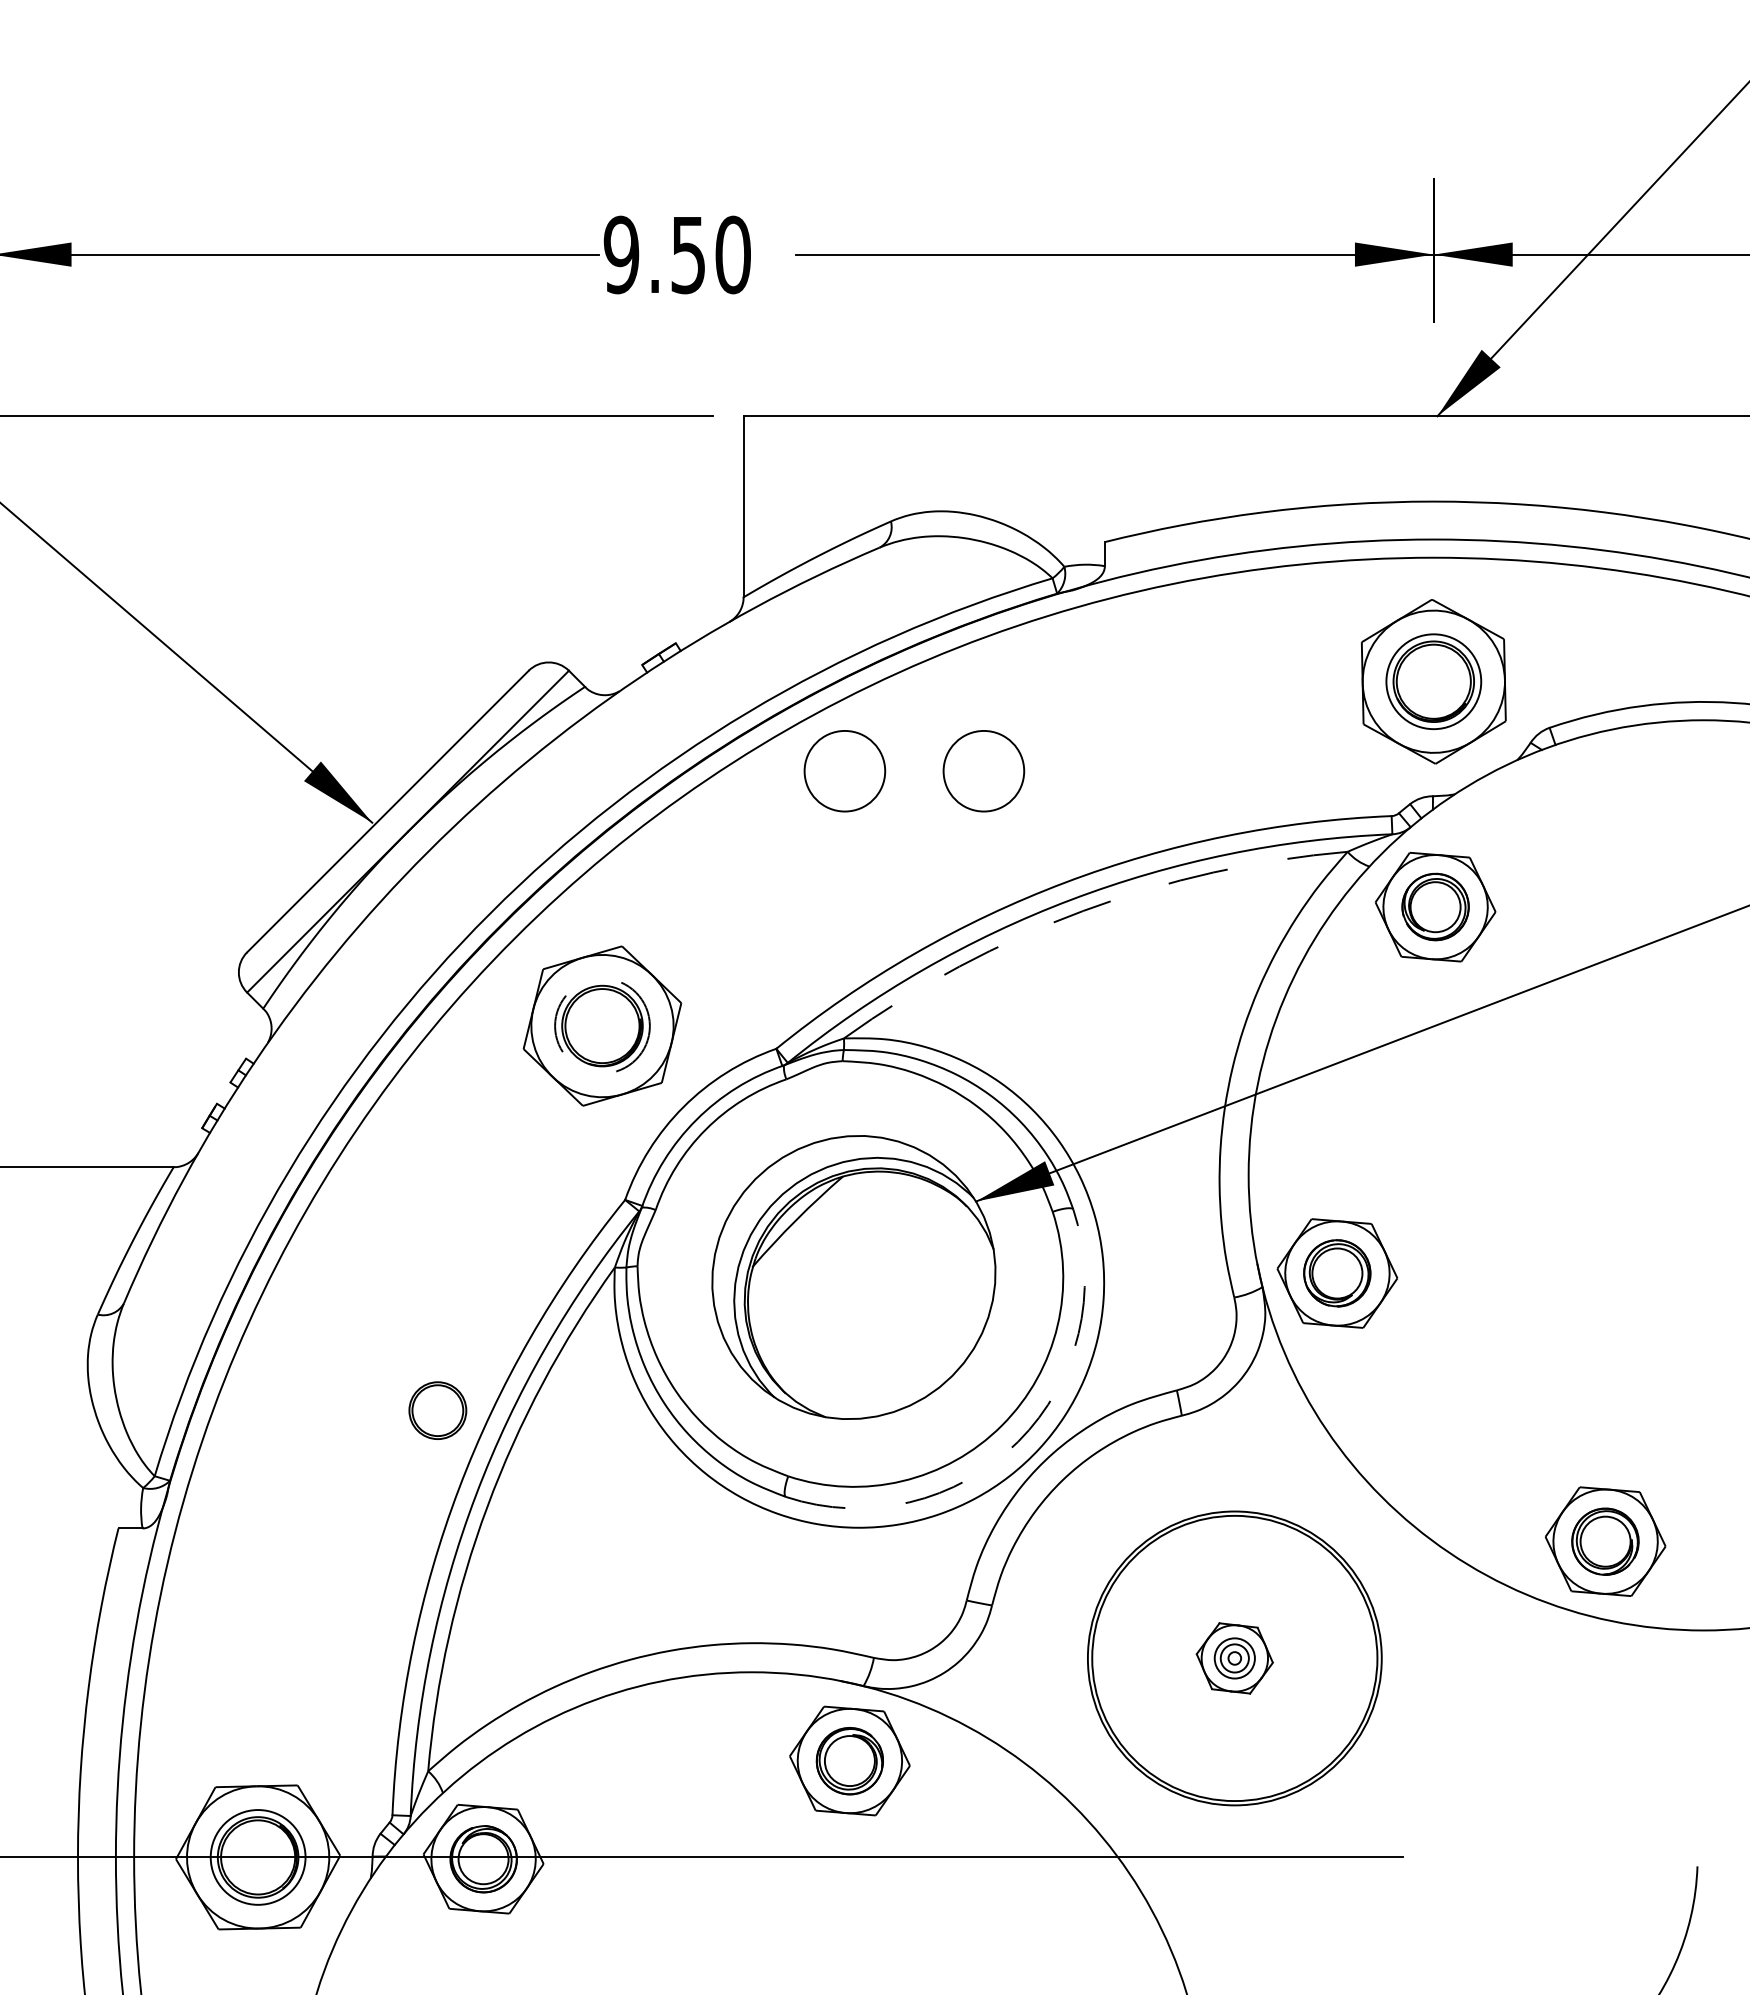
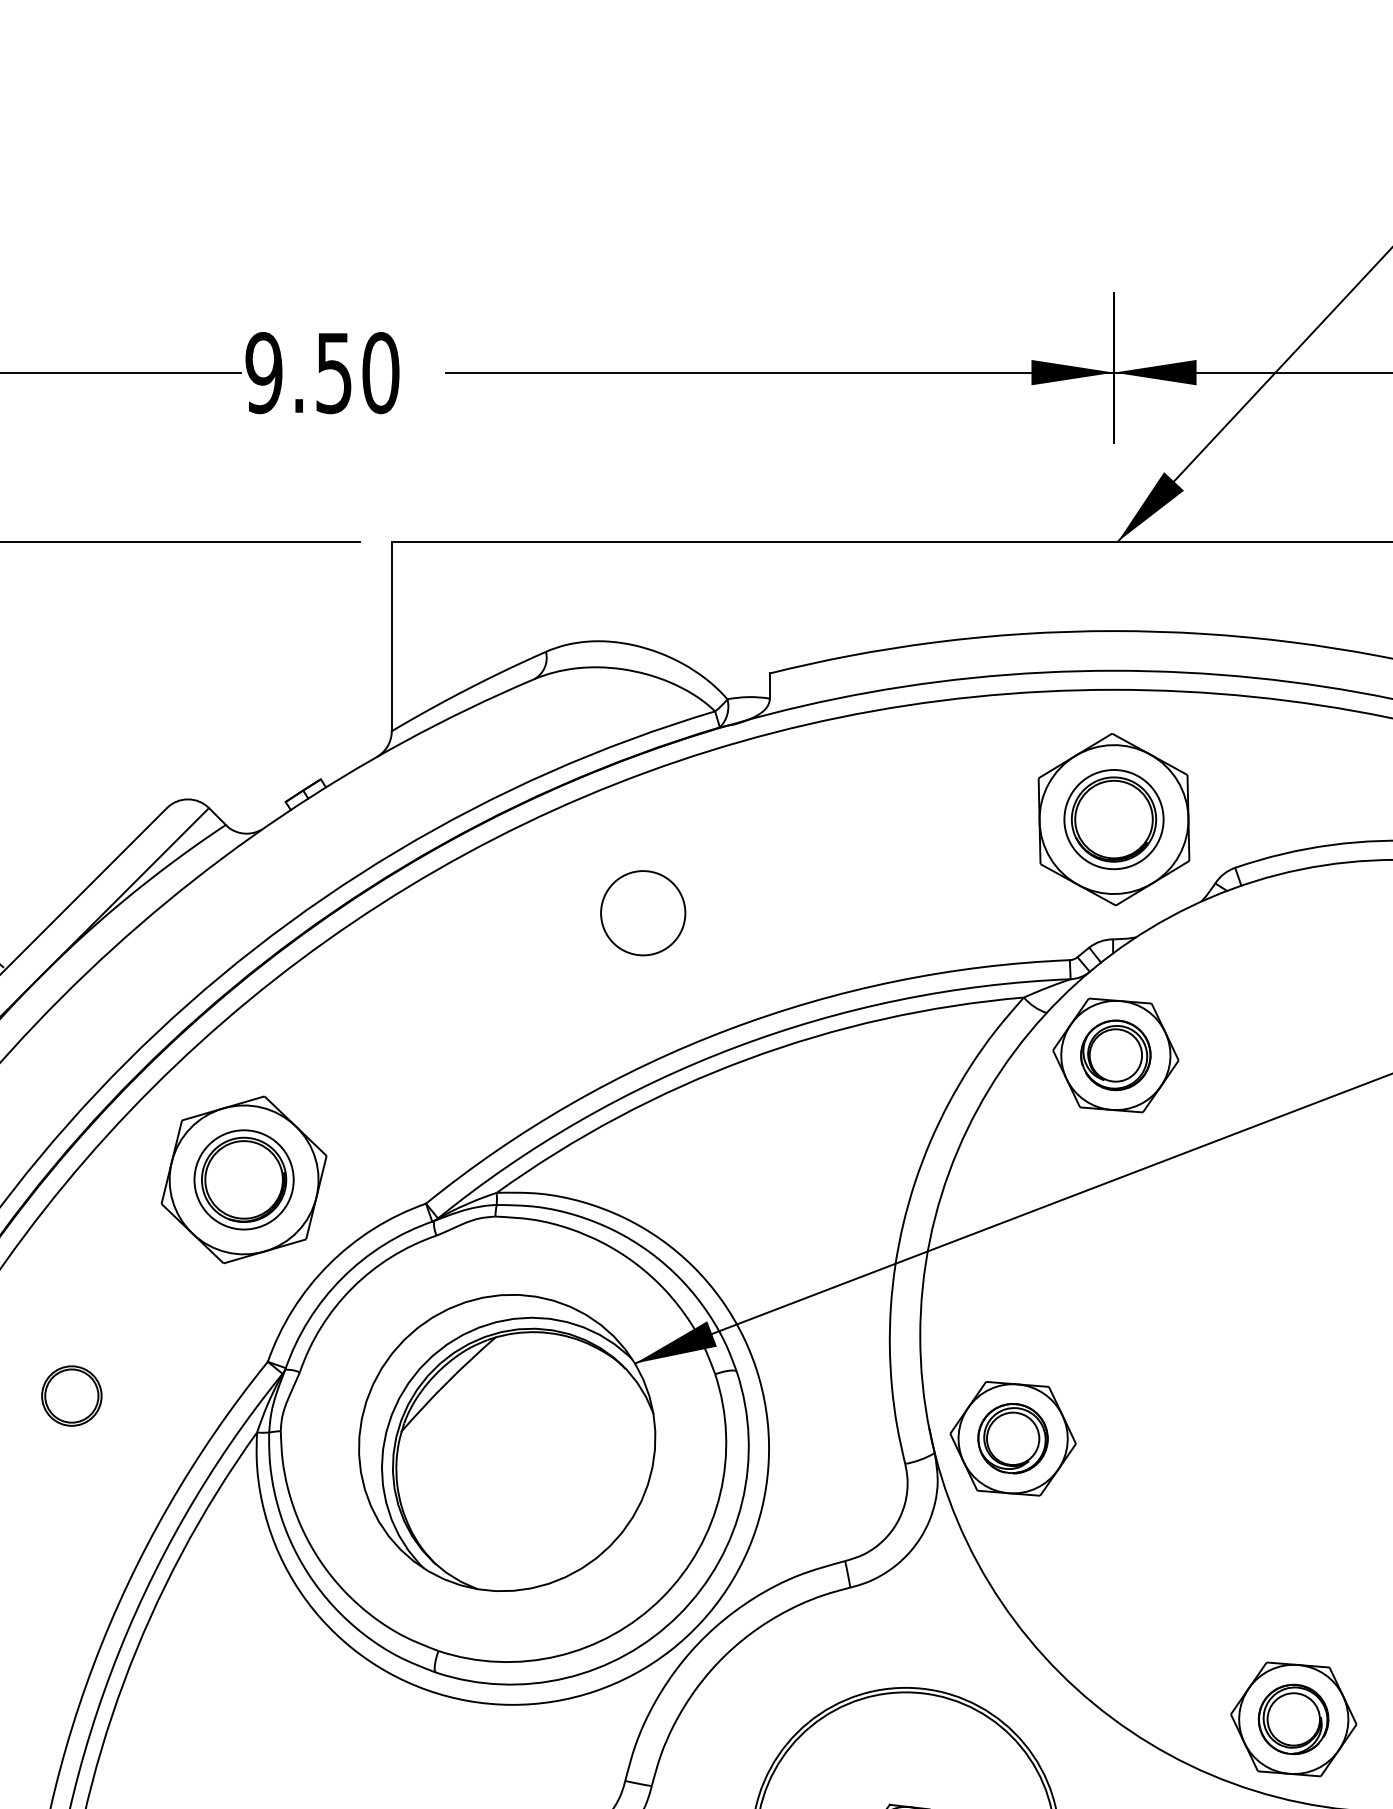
circle: (844, 771) -> (497, 913), removed
arc: (1083, 911) -> (747, 1059), dashed -> solid
circle: (602, 1025) -> (244, 1179), dashed -> solid
part: (437, 1410) -> (71, 1395), moved
arc: (1018, 1441) -> (679, 1614), dashed -> solid

